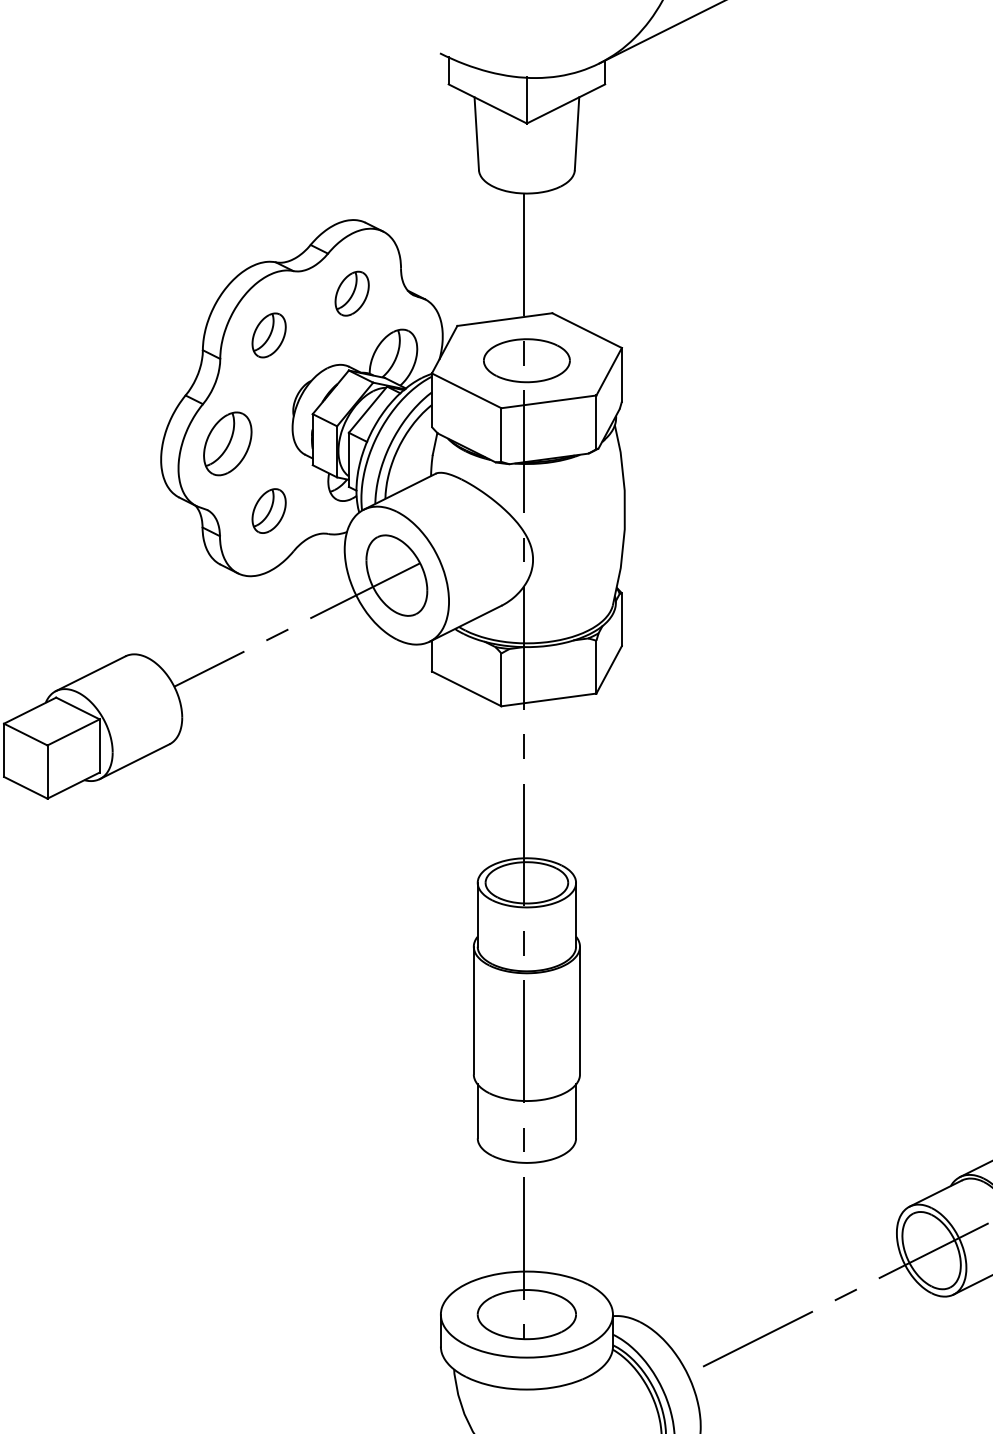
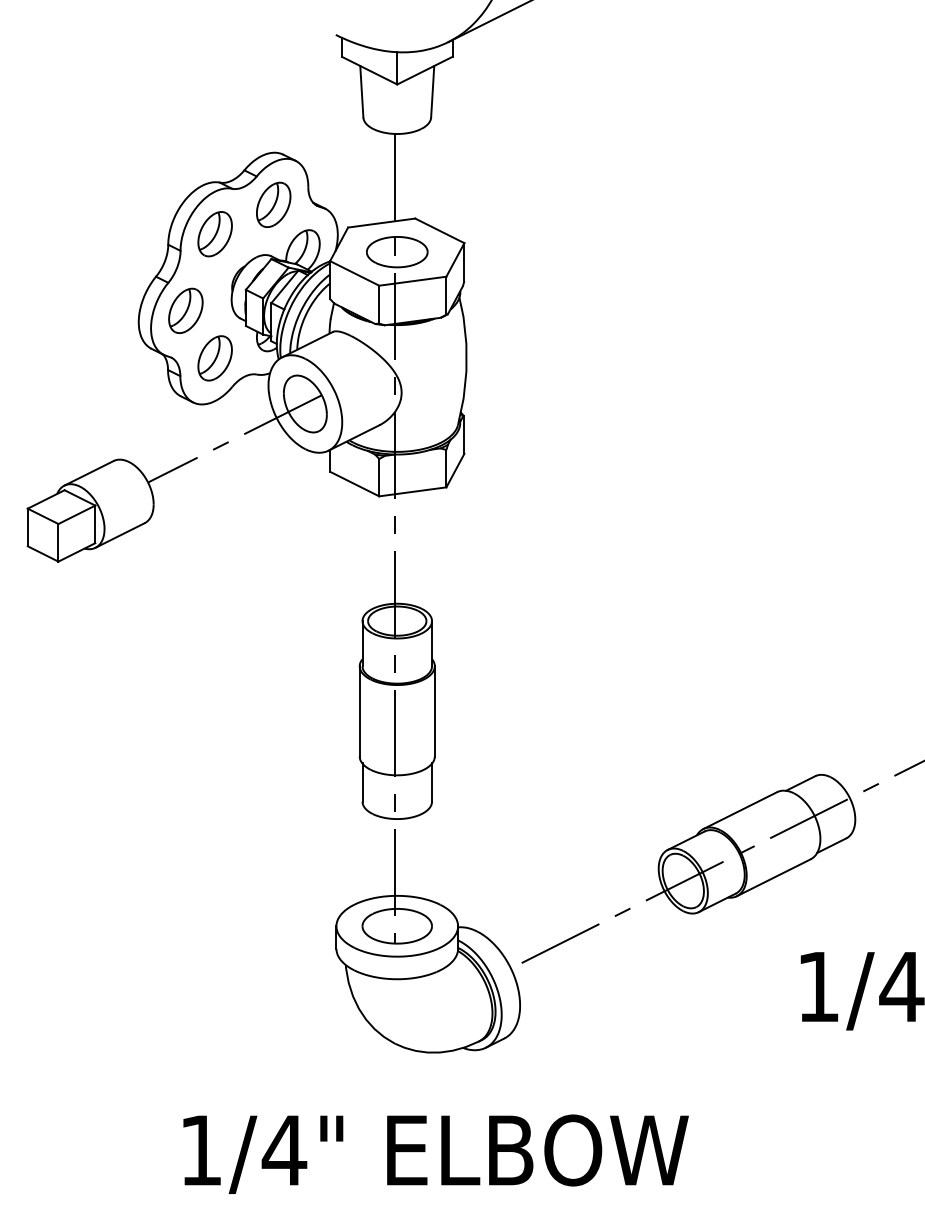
part: (351, 293) -> (273, 204), size x1.43
part: (268, 335) -> (214, 234), size x1.43
part: (268, 511) -> (214, 358), size x1.43

